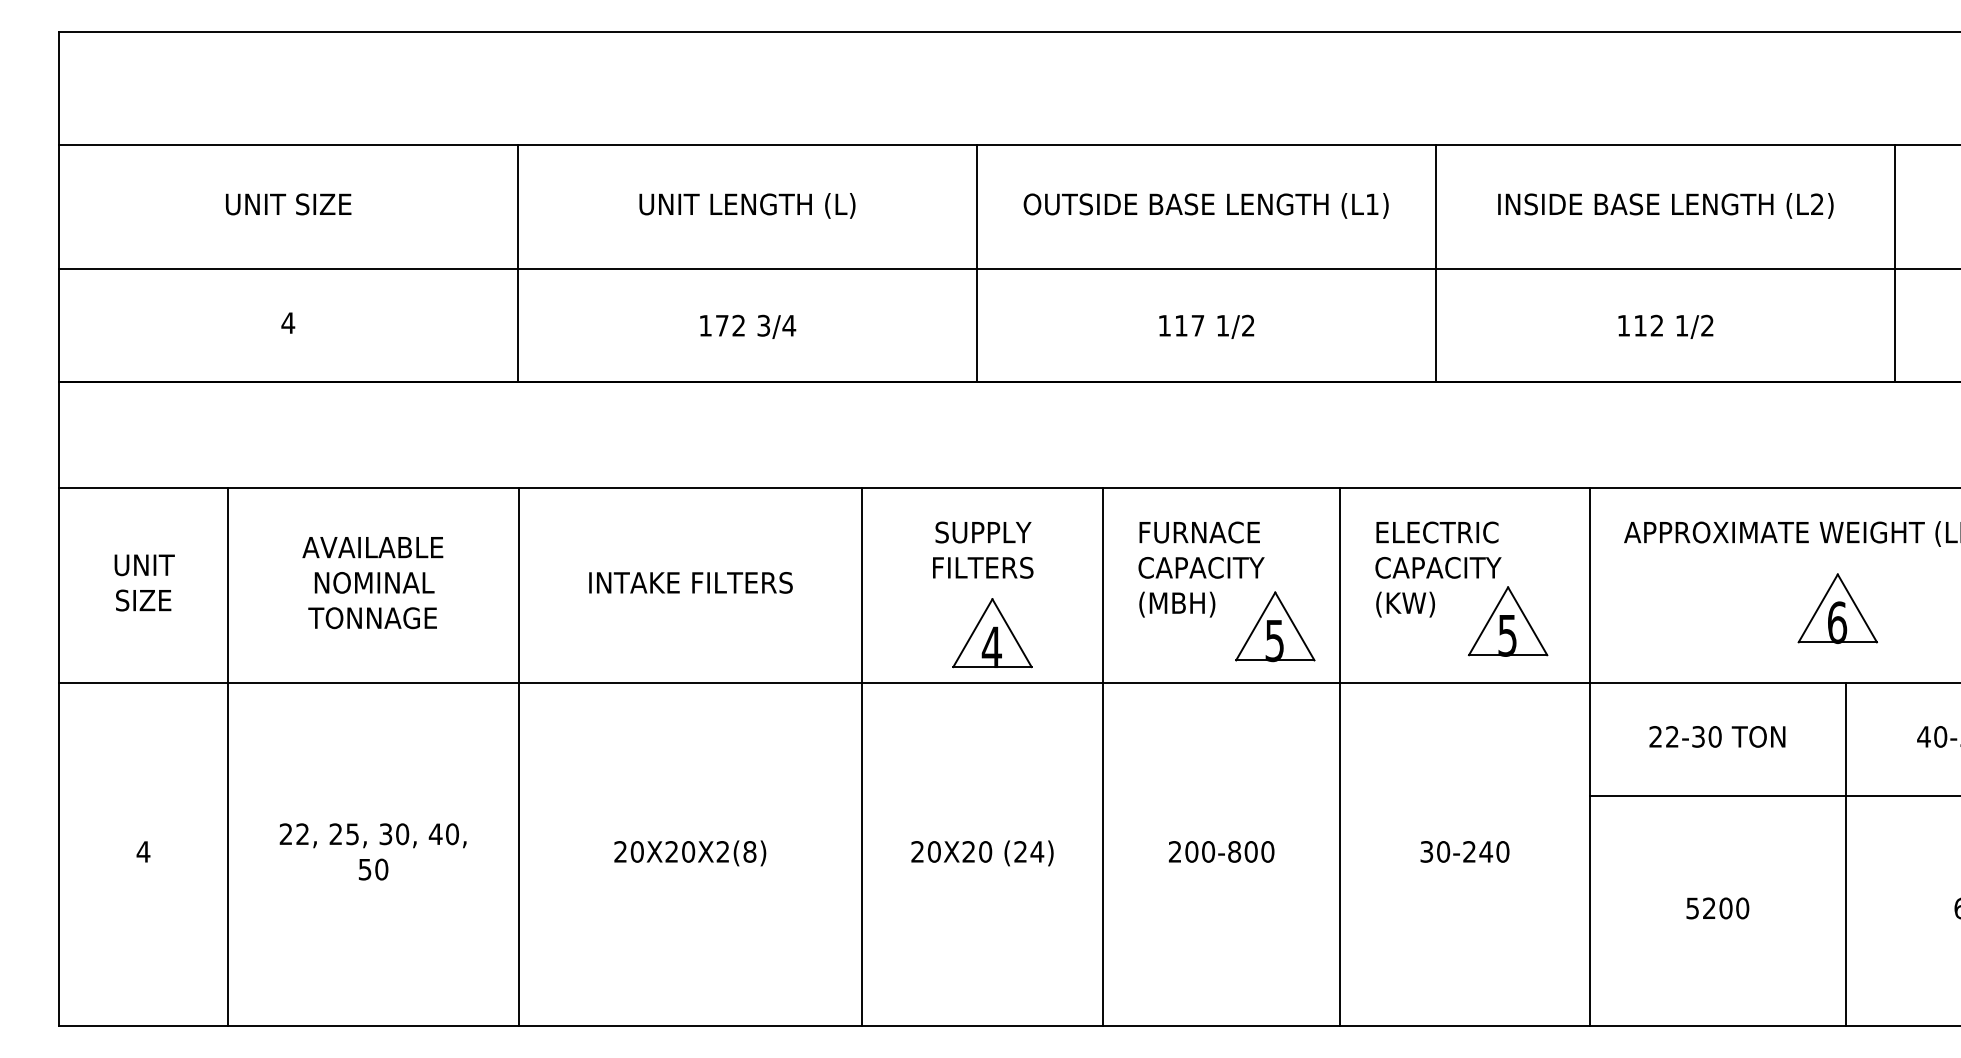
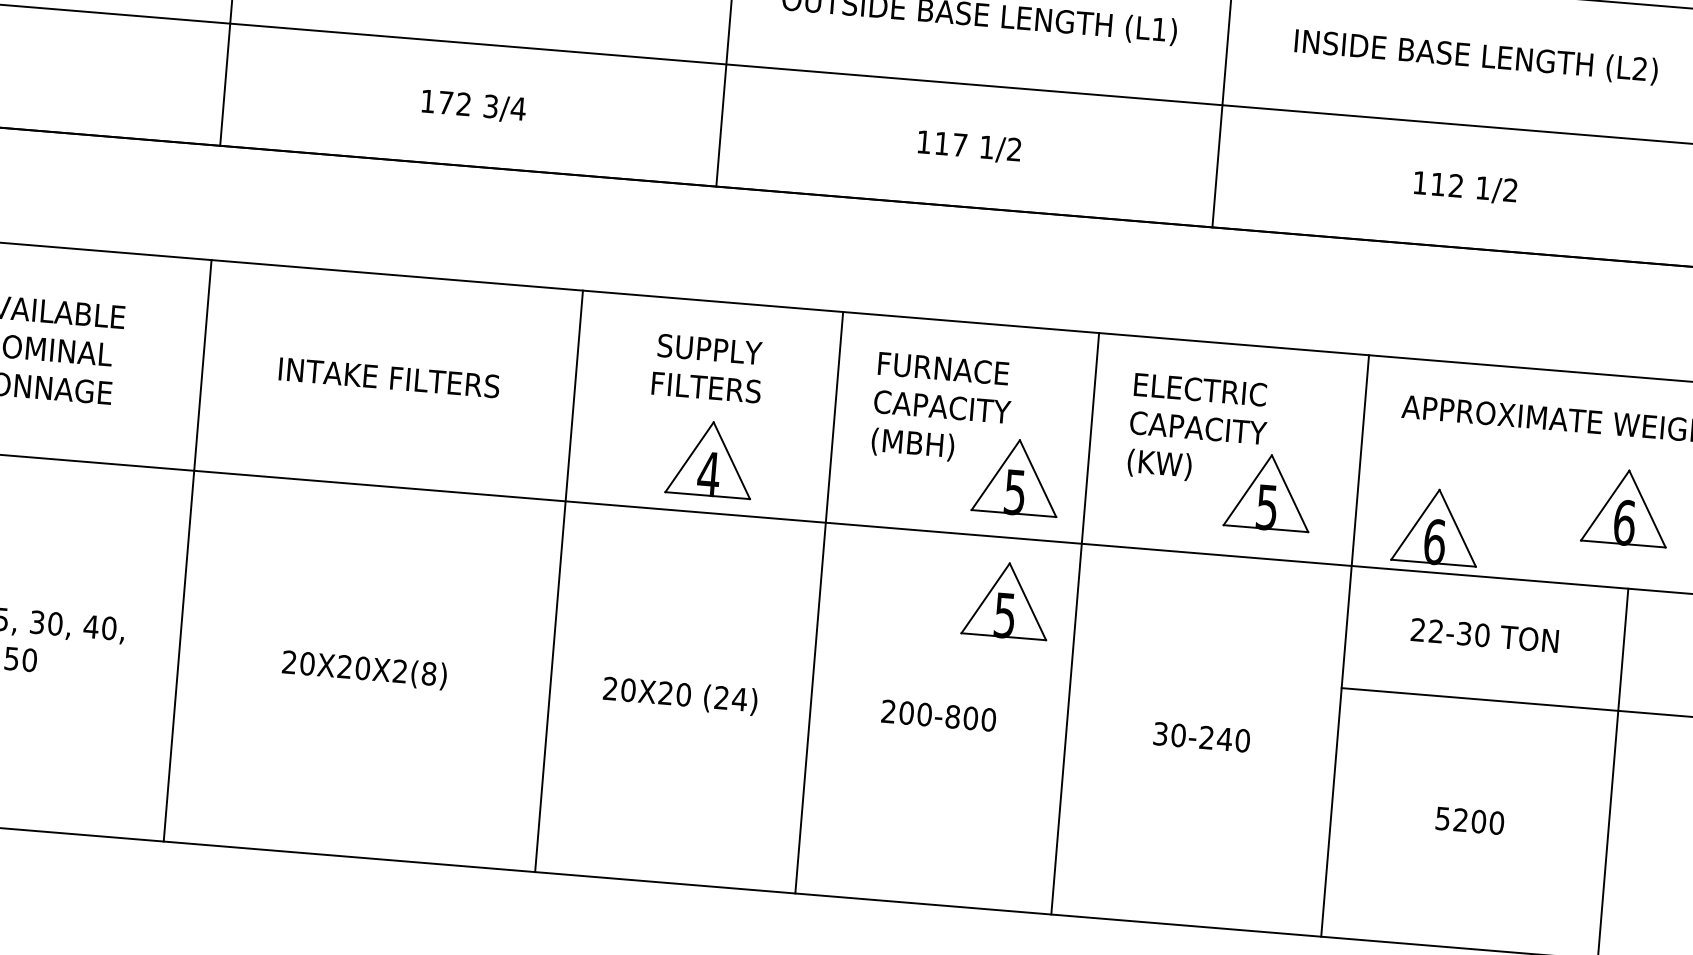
part: (1664, 640) -> (1436, 526), added
part: (1275, 740) -> (1006, 600), added

